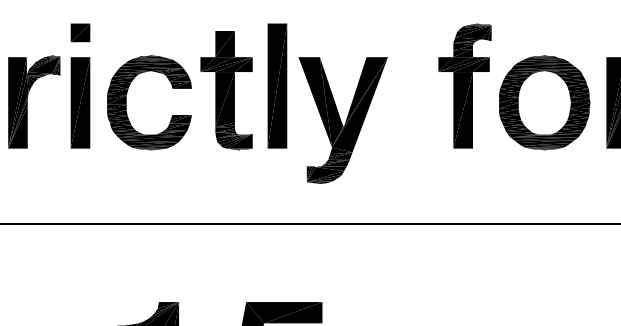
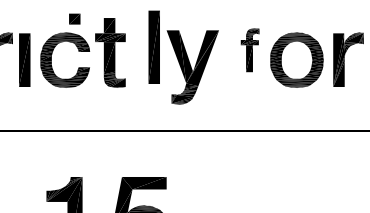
part: (80, 31) -> (74, 18), moved
part: (463, 84) -> (249, 49), size x0.6
part: (327, 103) -> (183, 57), moved

